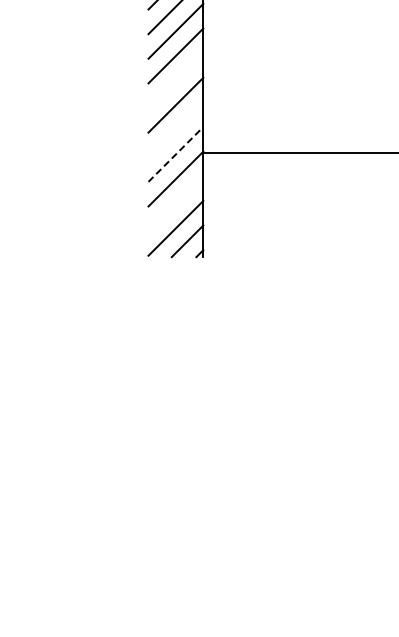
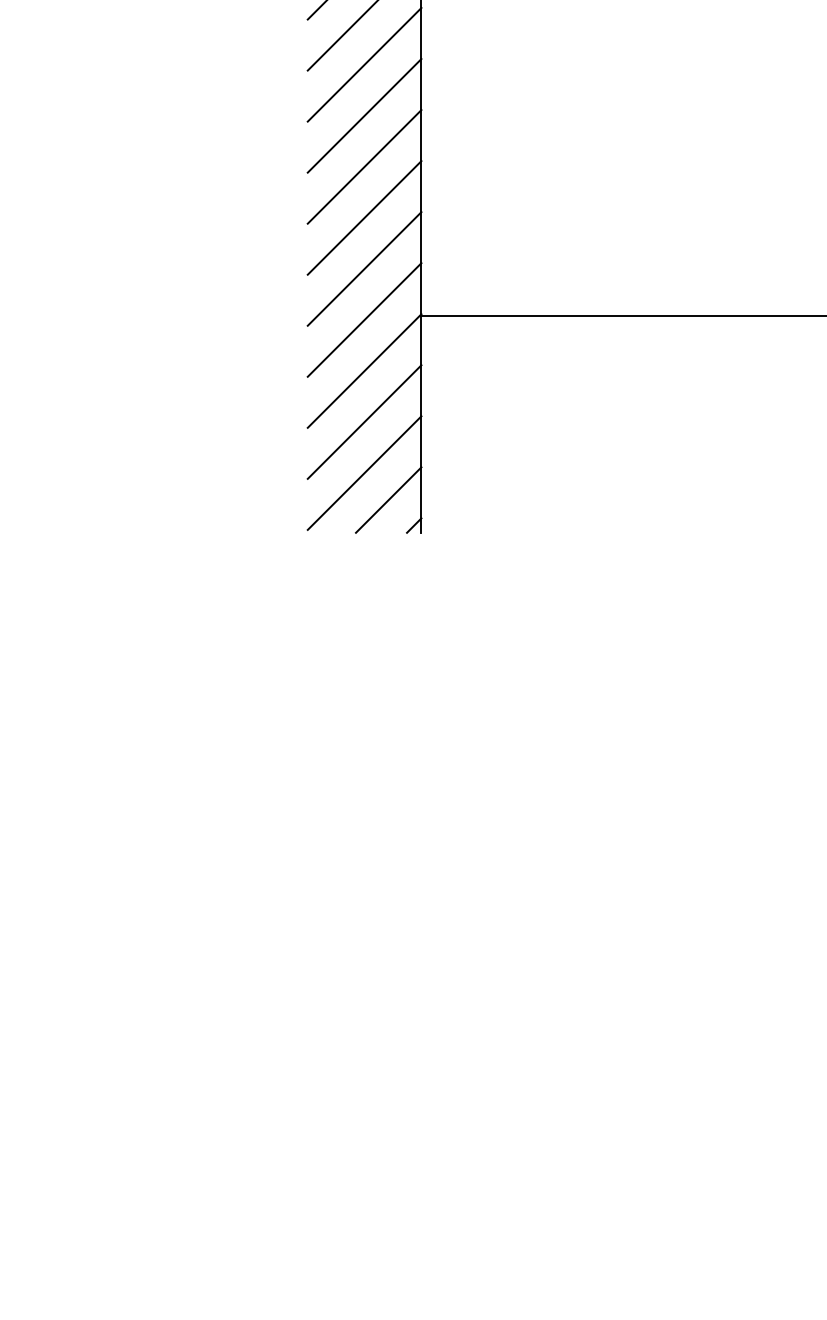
line: (175, 80) -> (363, 166), added
line: (175, 129) -> (363, 268), added
line: (175, 154) -> (363, 320), dashed -> solid
line: (175, 203) -> (363, 421), added

